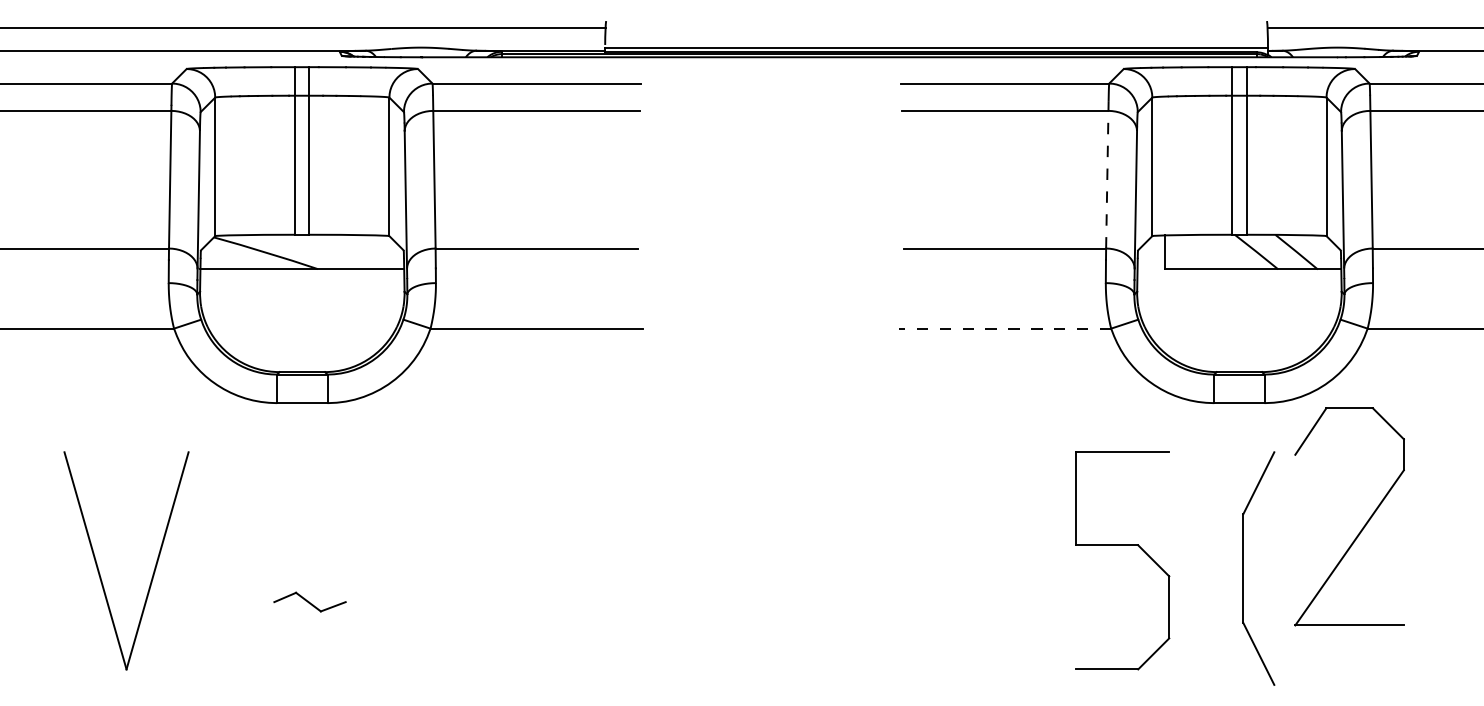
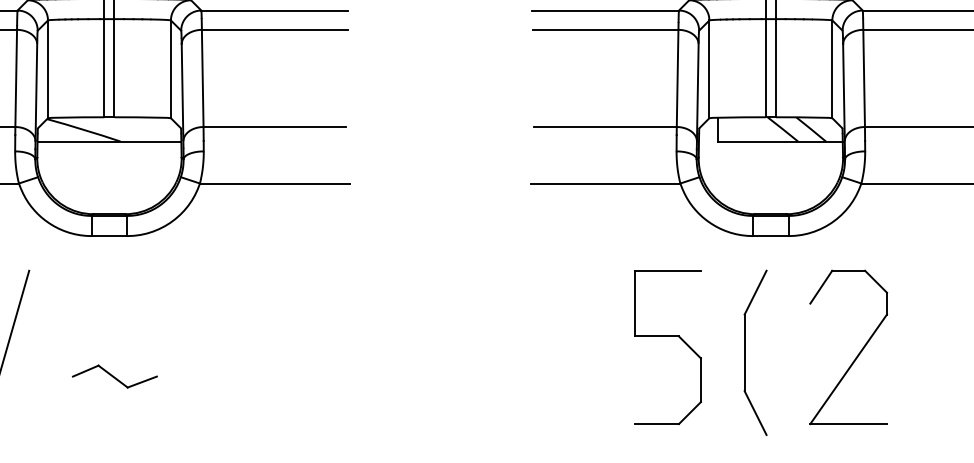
line: (1107, 174) -> (677, 74), dashed -> solid
line: (1004, 328) -> (605, 183), dashed -> solid
part: (1364, 524) -> (859, 352), moved
part: (1122, 545) -> (667, 336), moved
part: (1243, 568) -> (744, 352), moved
part: (309, 601) -> (114, 376), size x1.67

